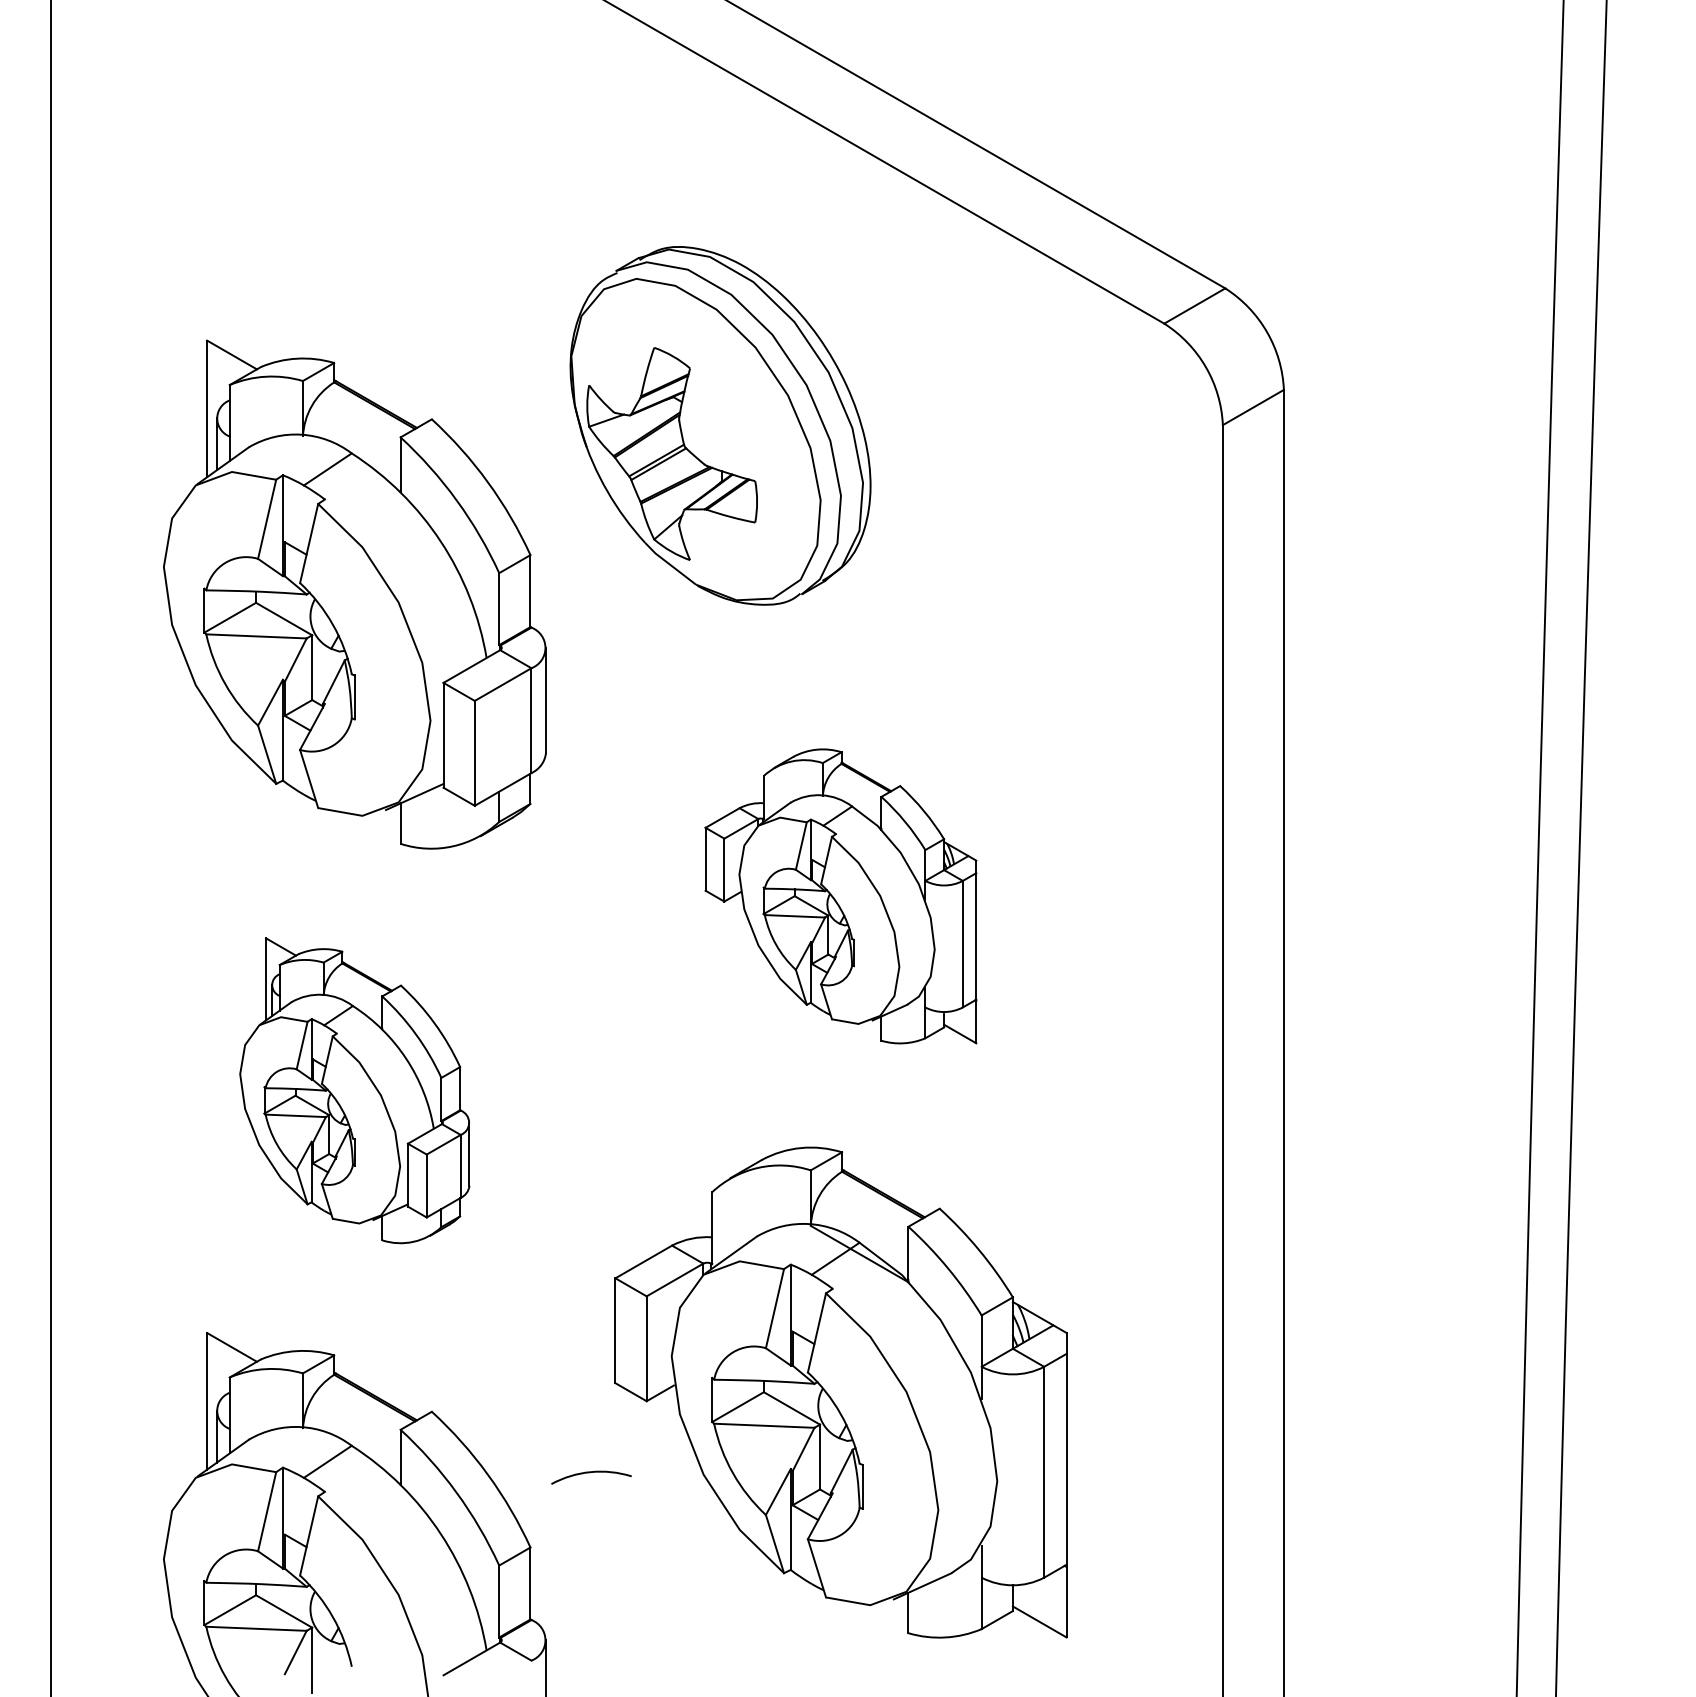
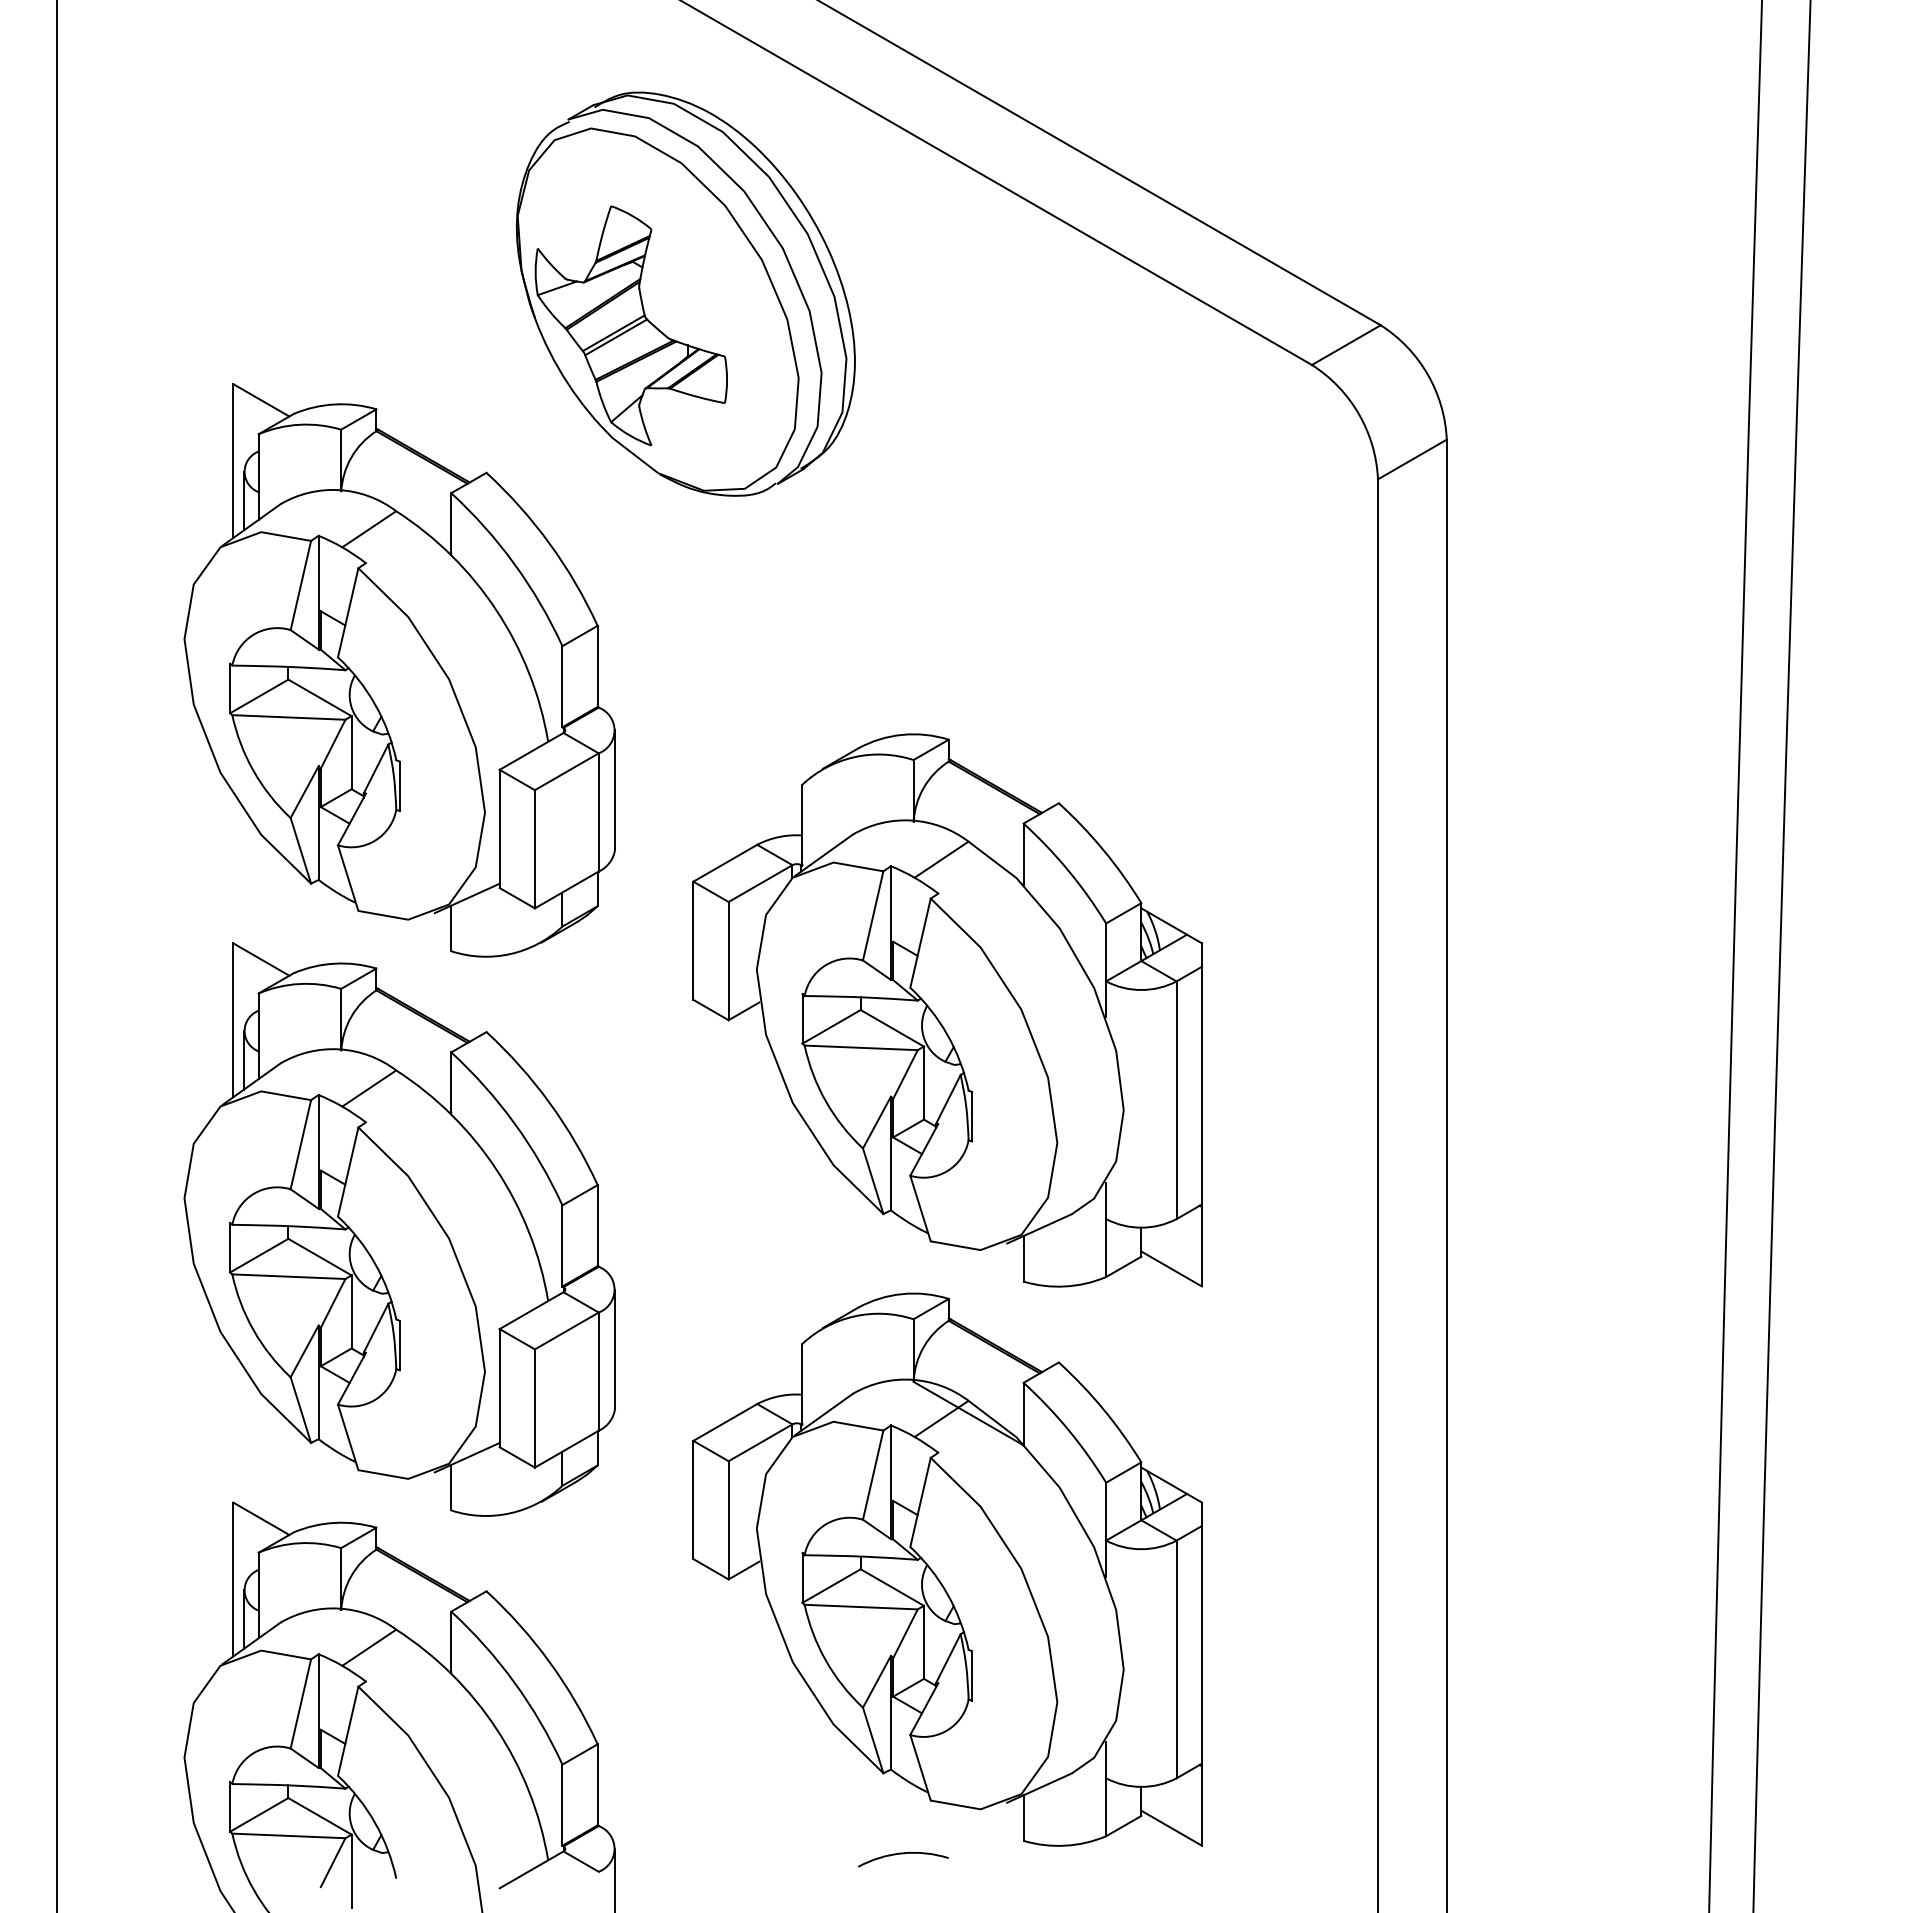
part: (720, 425) -> (685, 293), moved
part: (840, 896) -> (947, 1010), size x1.67
part: (354, 1090) -> (399, 1229), size x1.67
arc: (591, 1473) -> (903, 1854), moved

